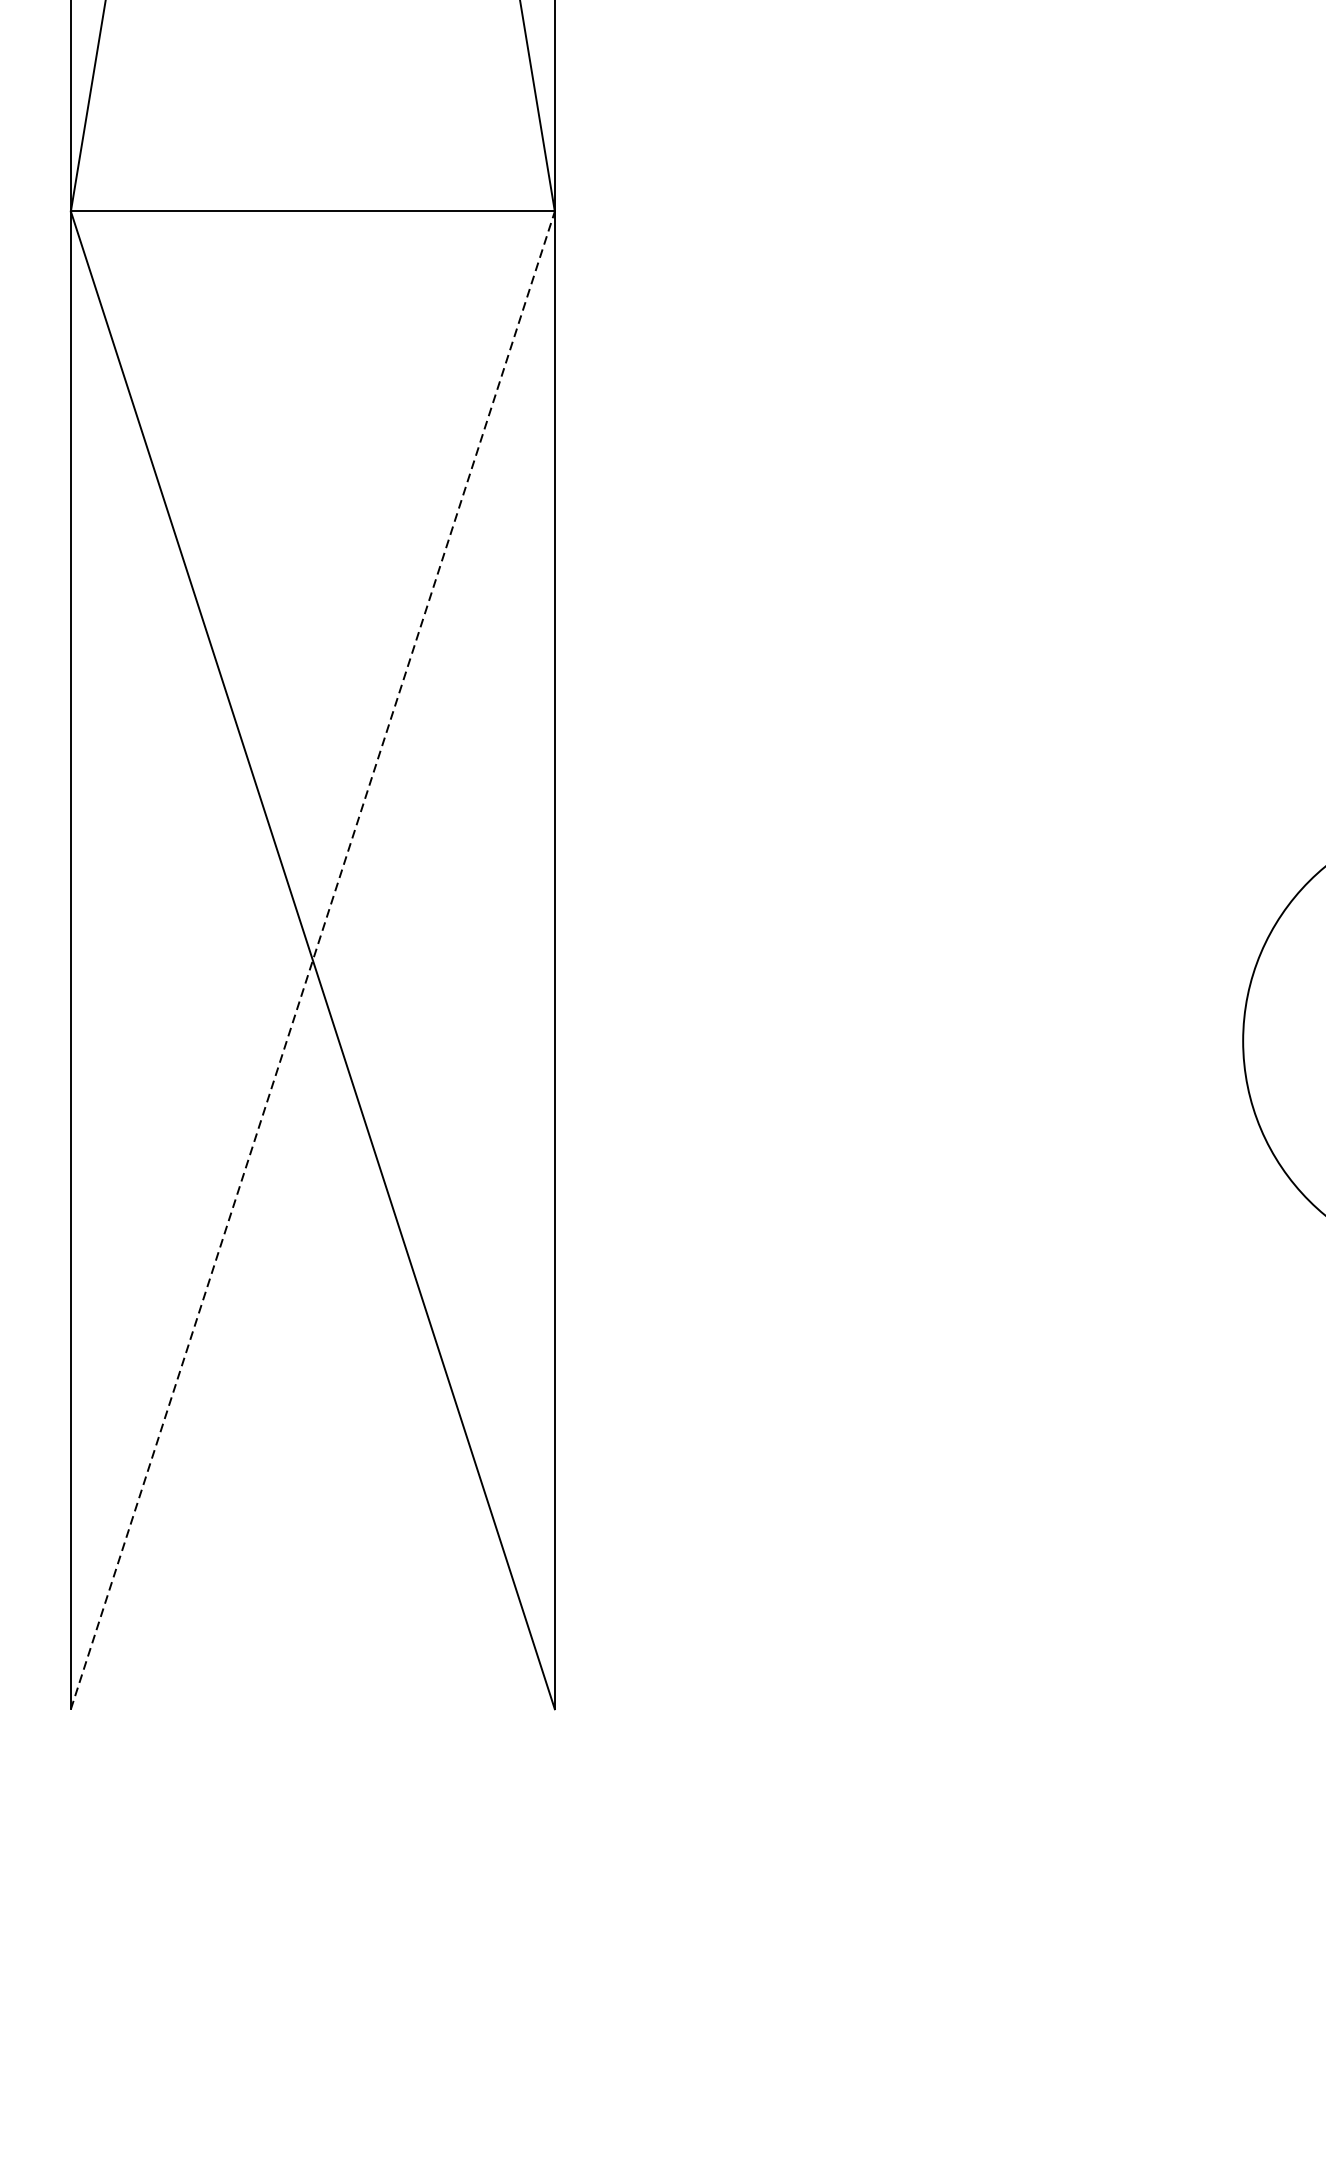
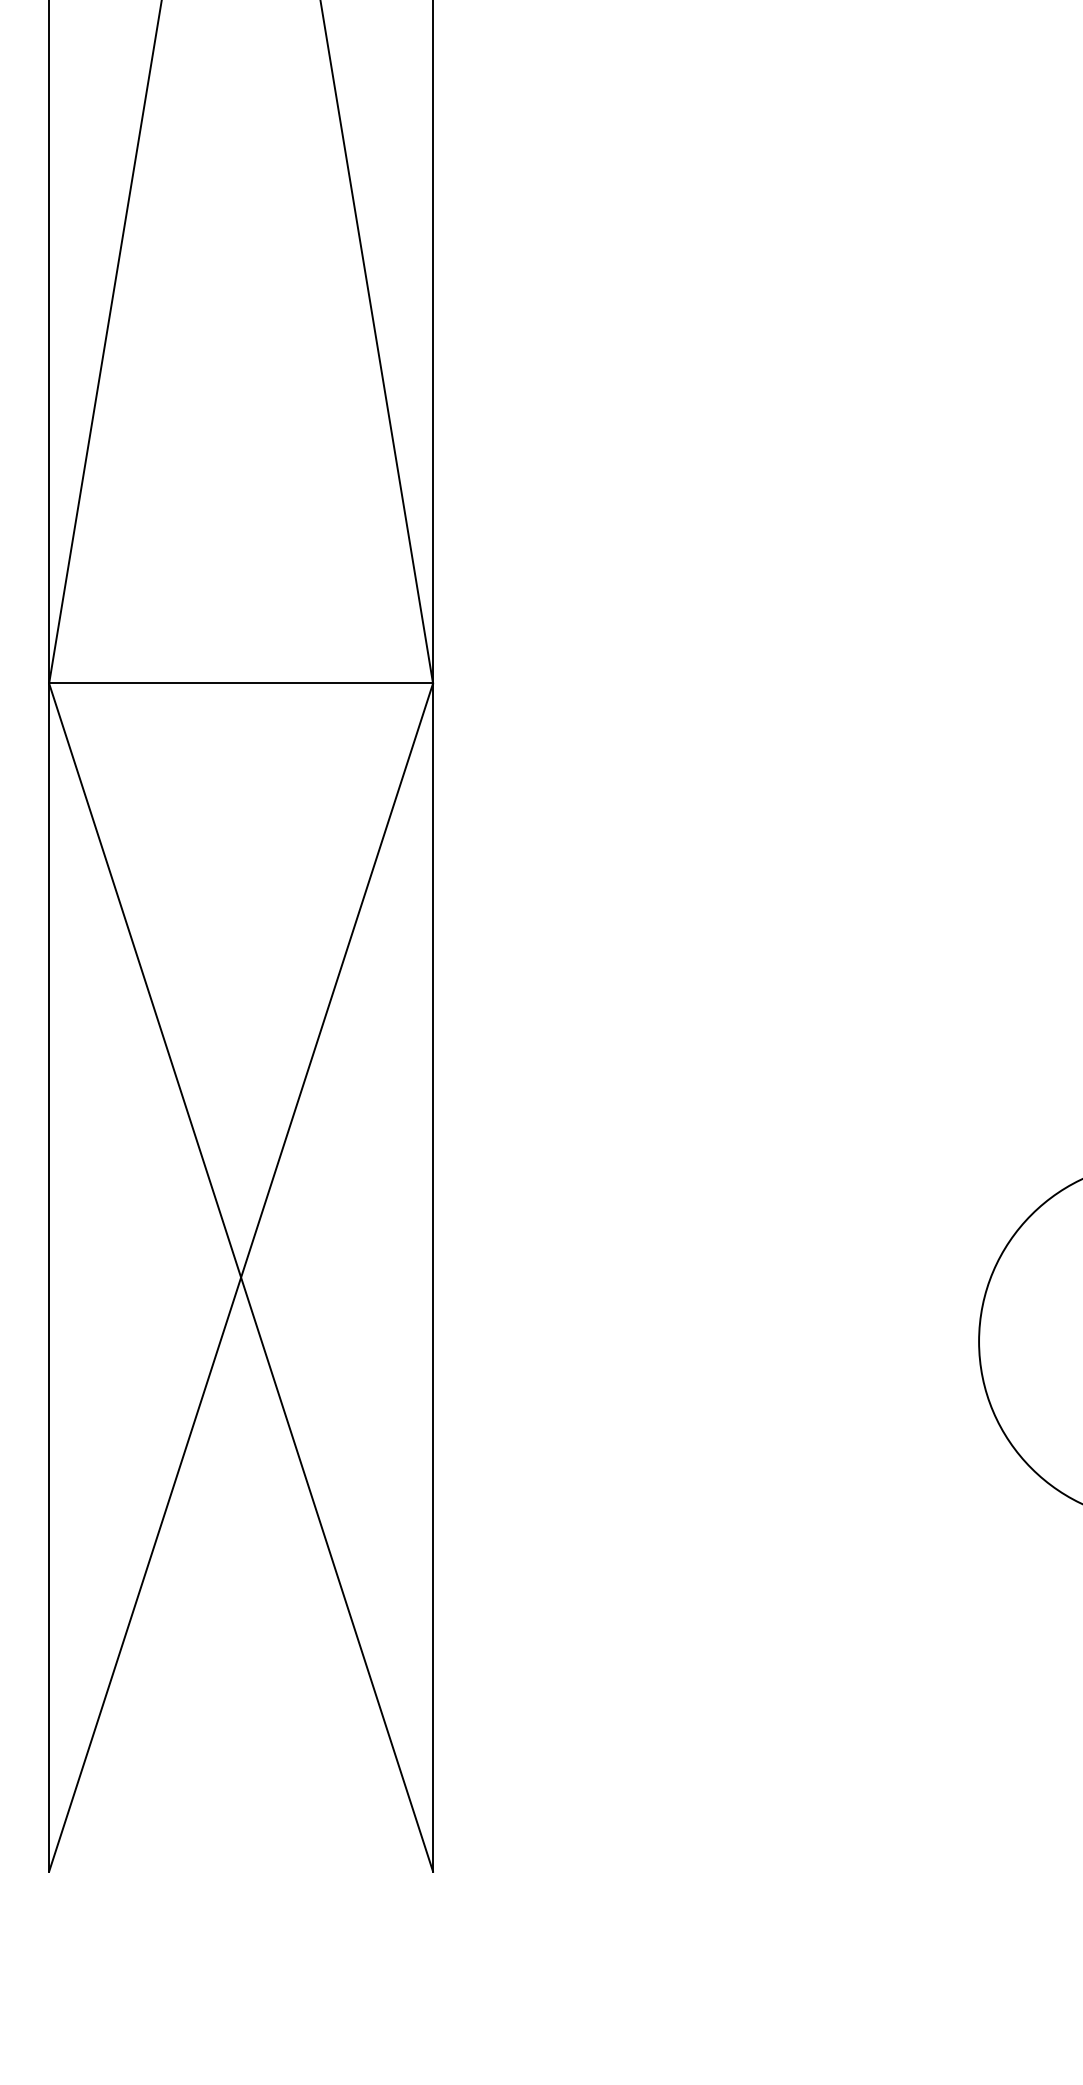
line: (313, 960) -> (241, 1277), dashed -> solid

